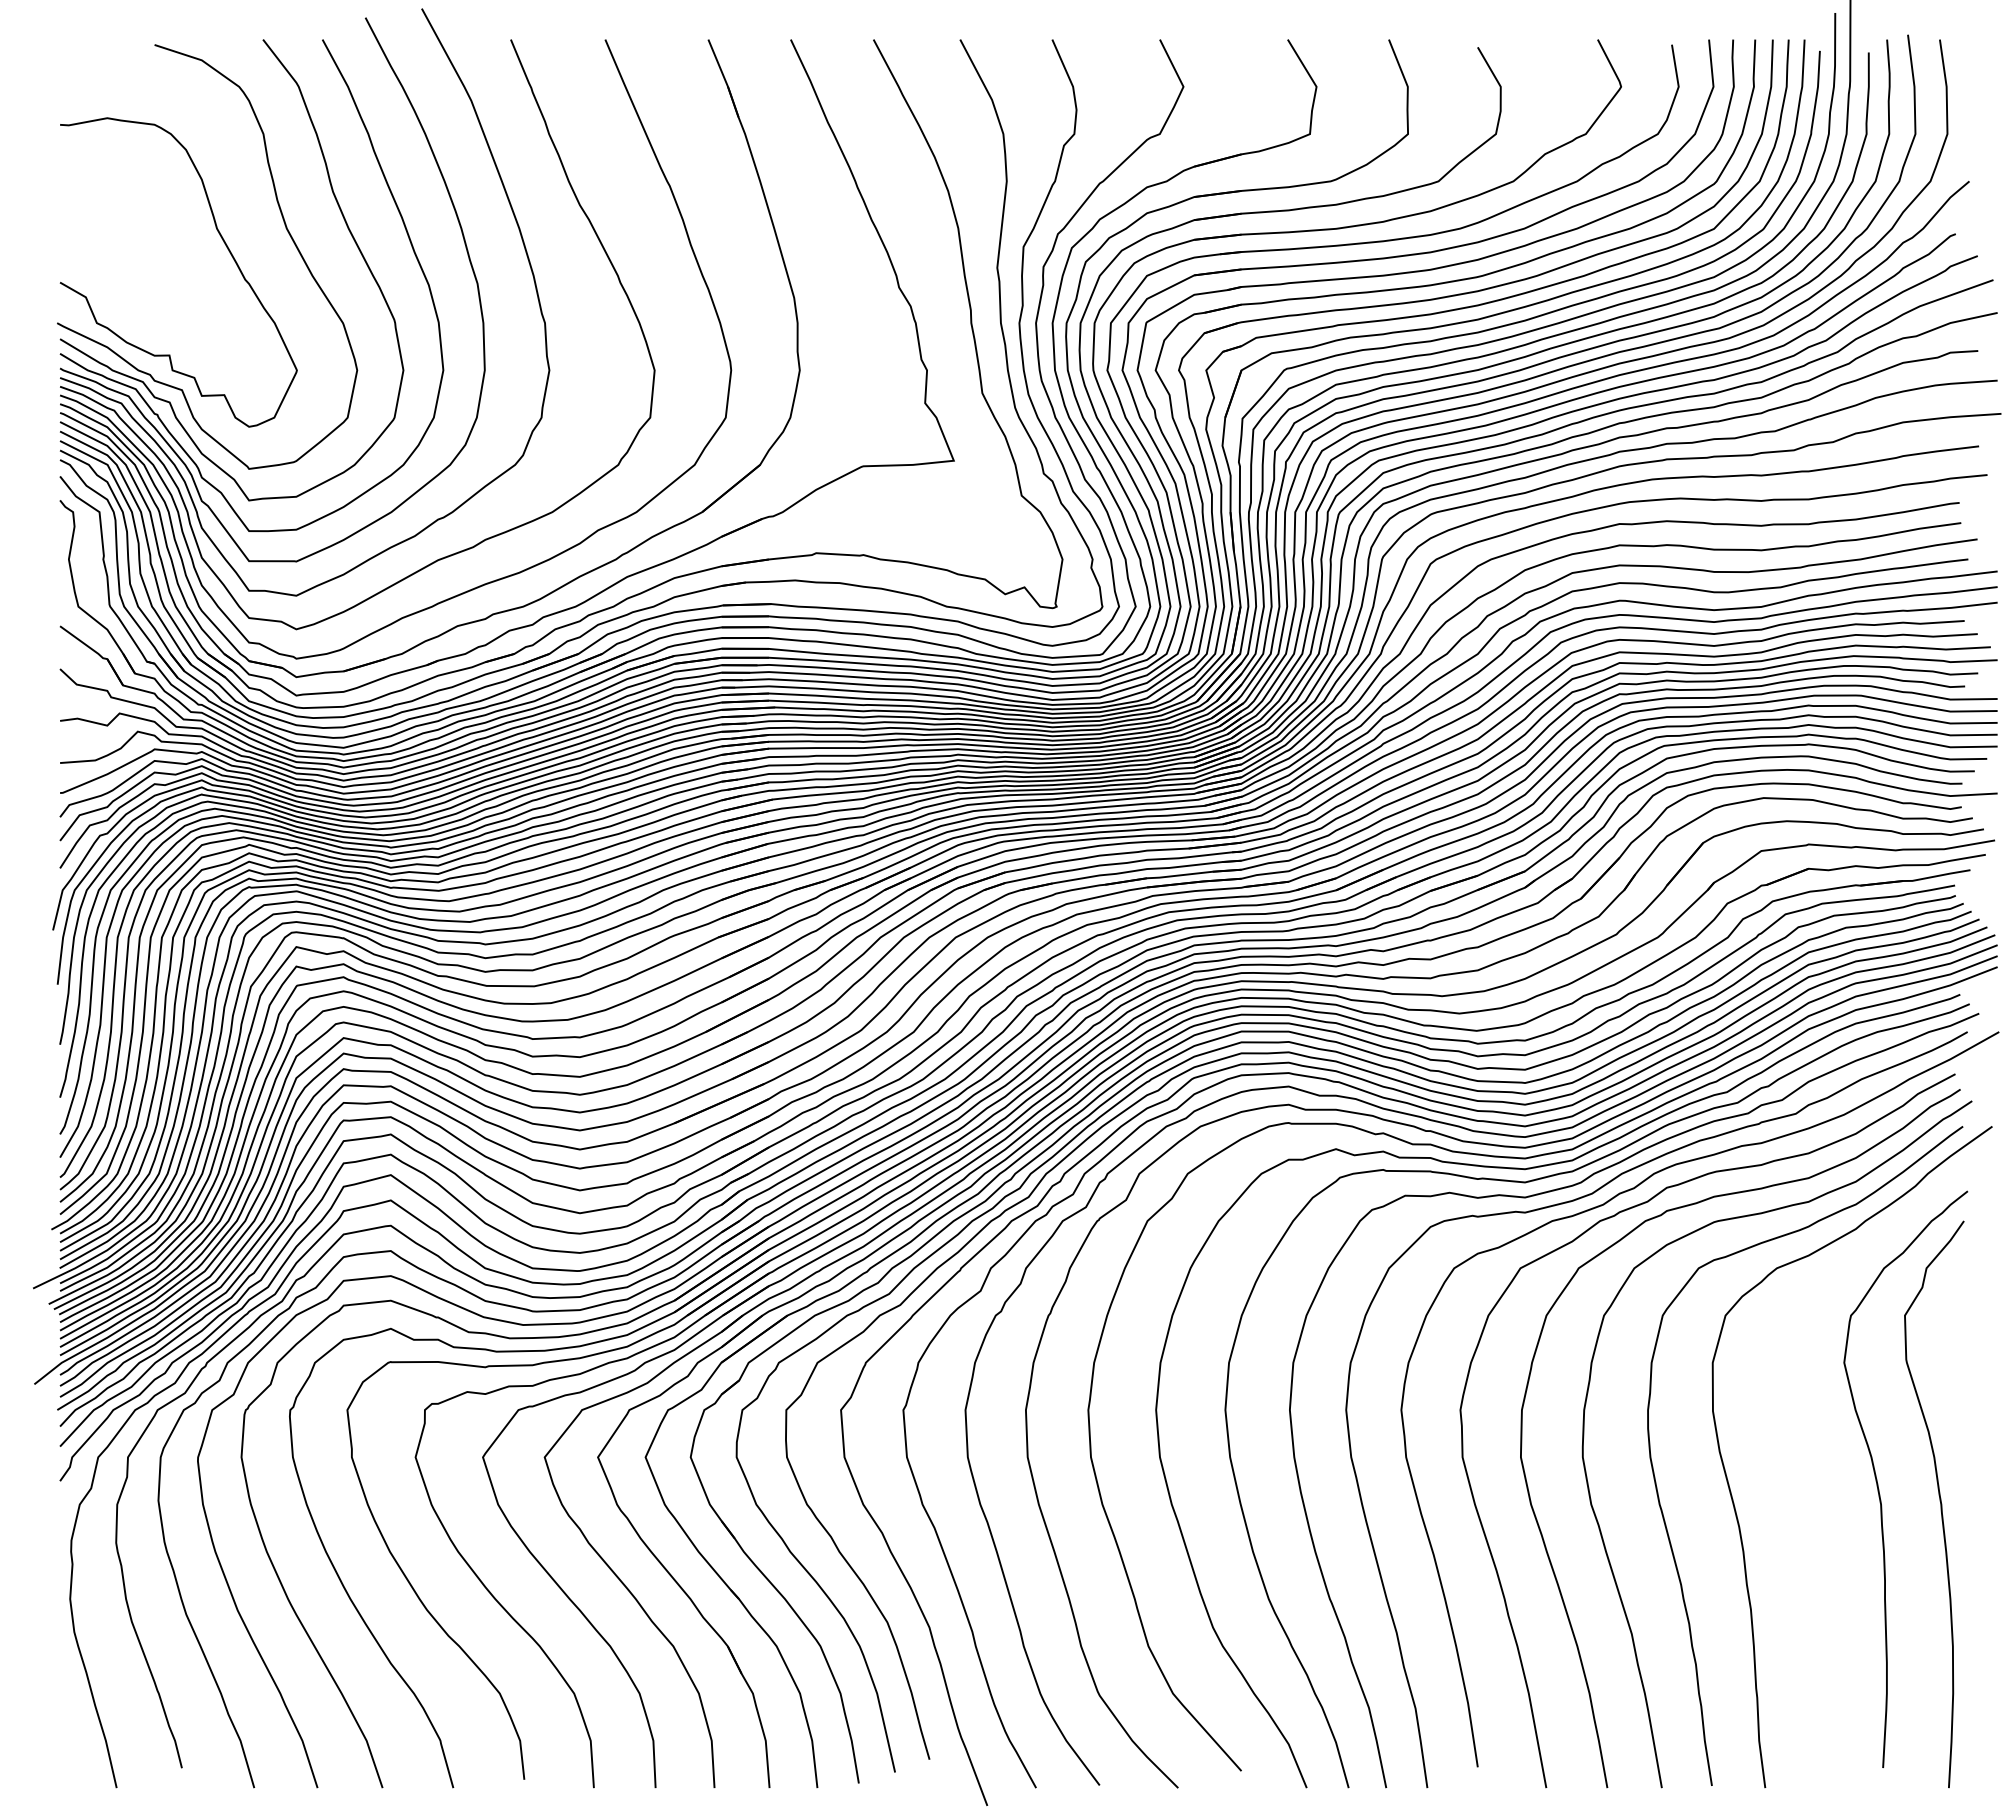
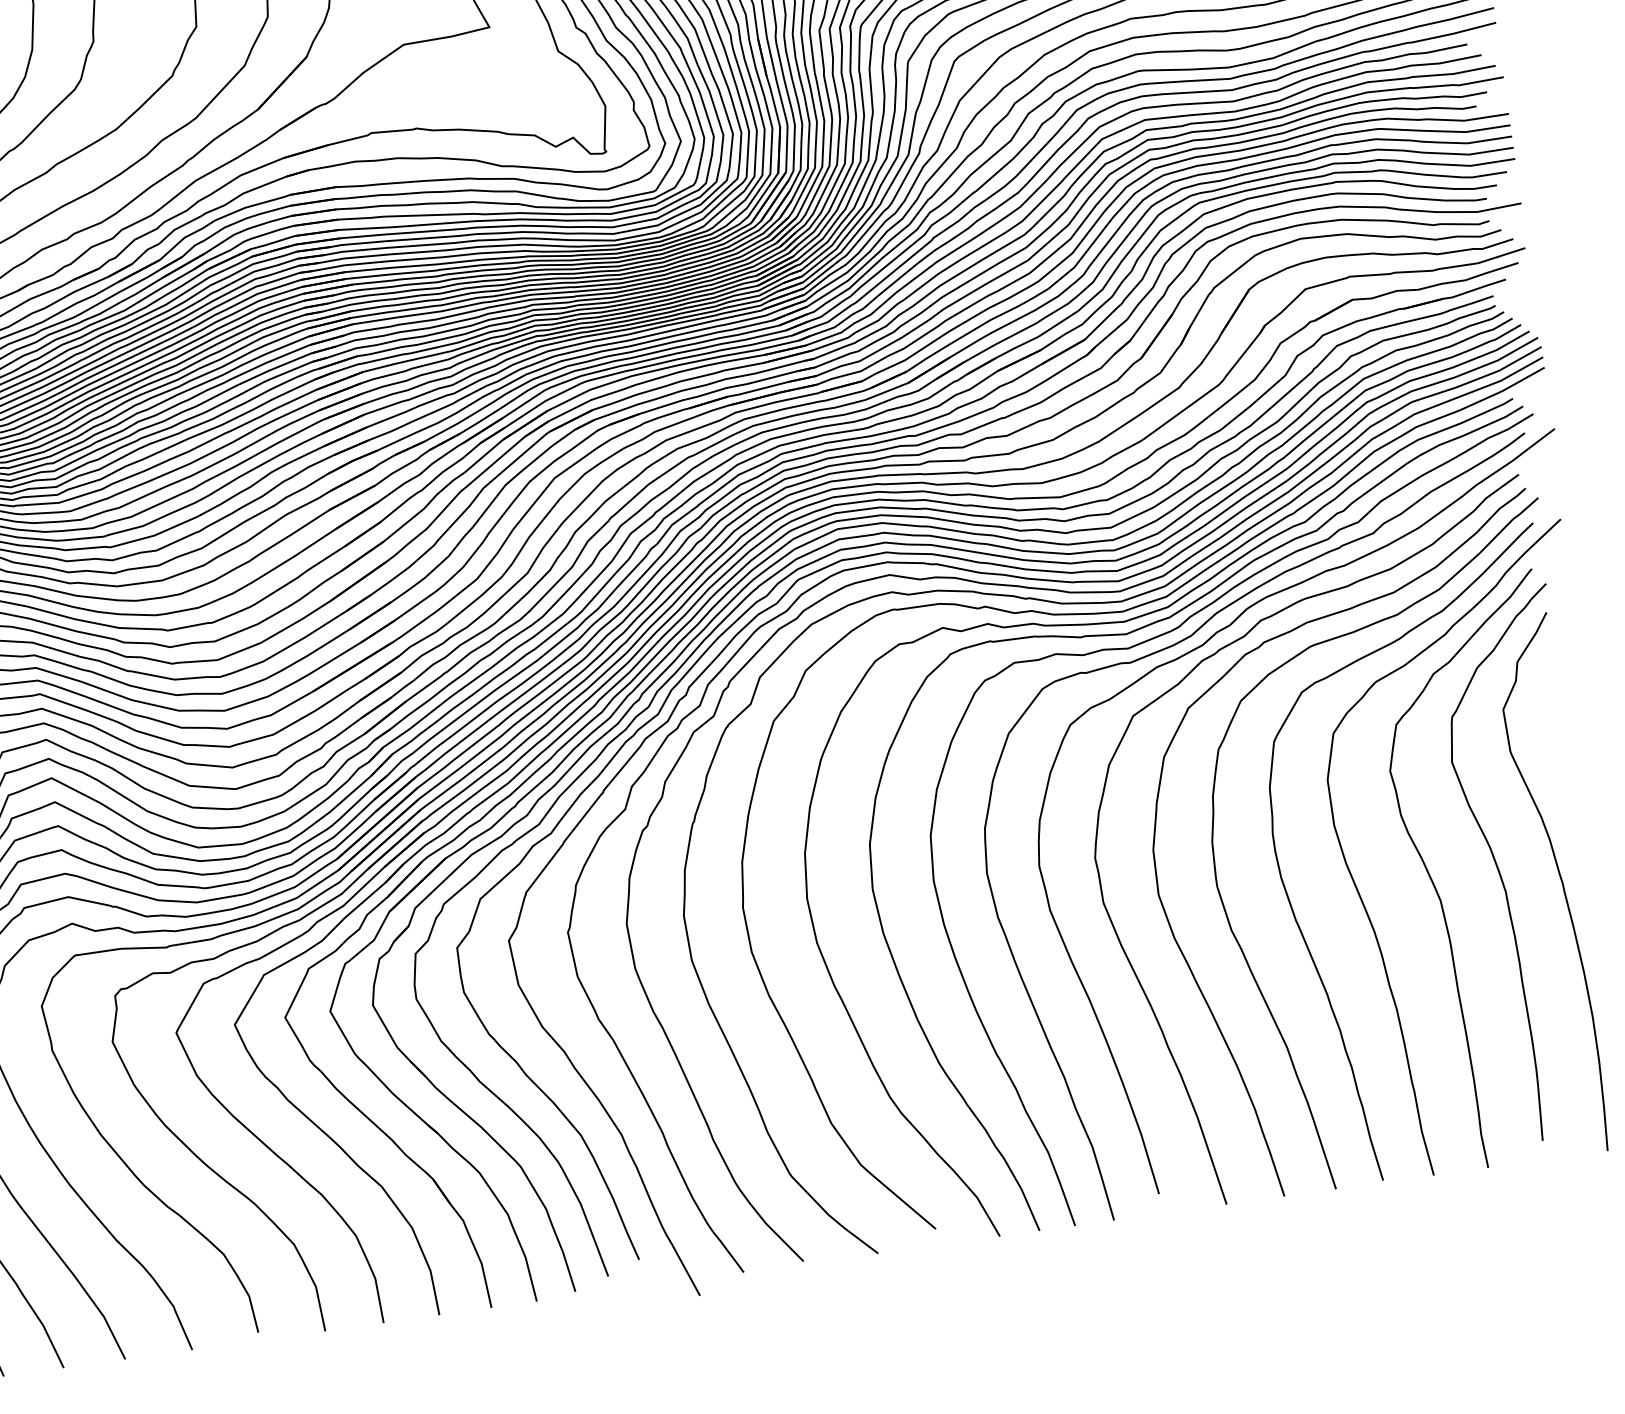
curve: (1811, 1496) -> (1438, 893), added

